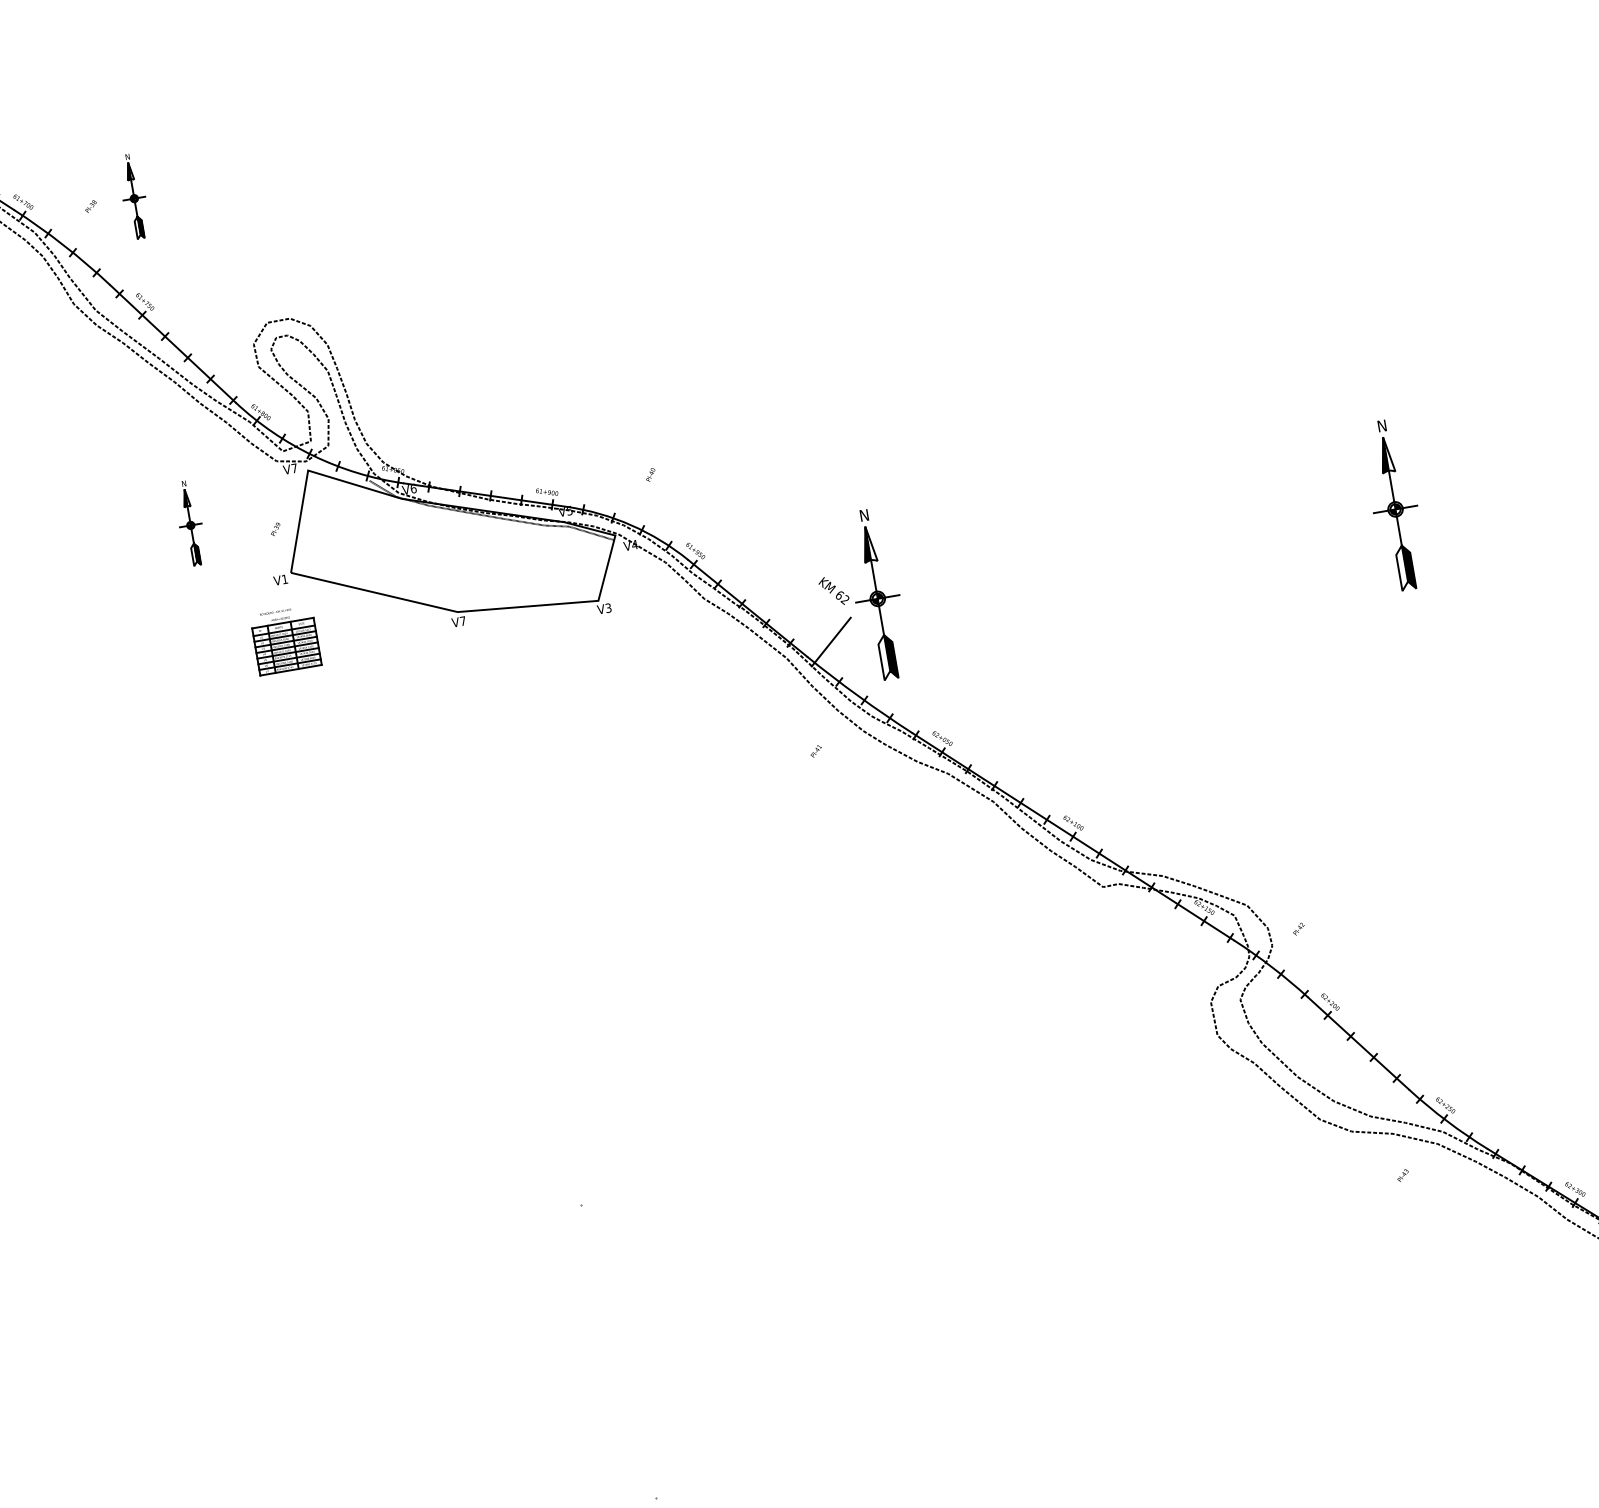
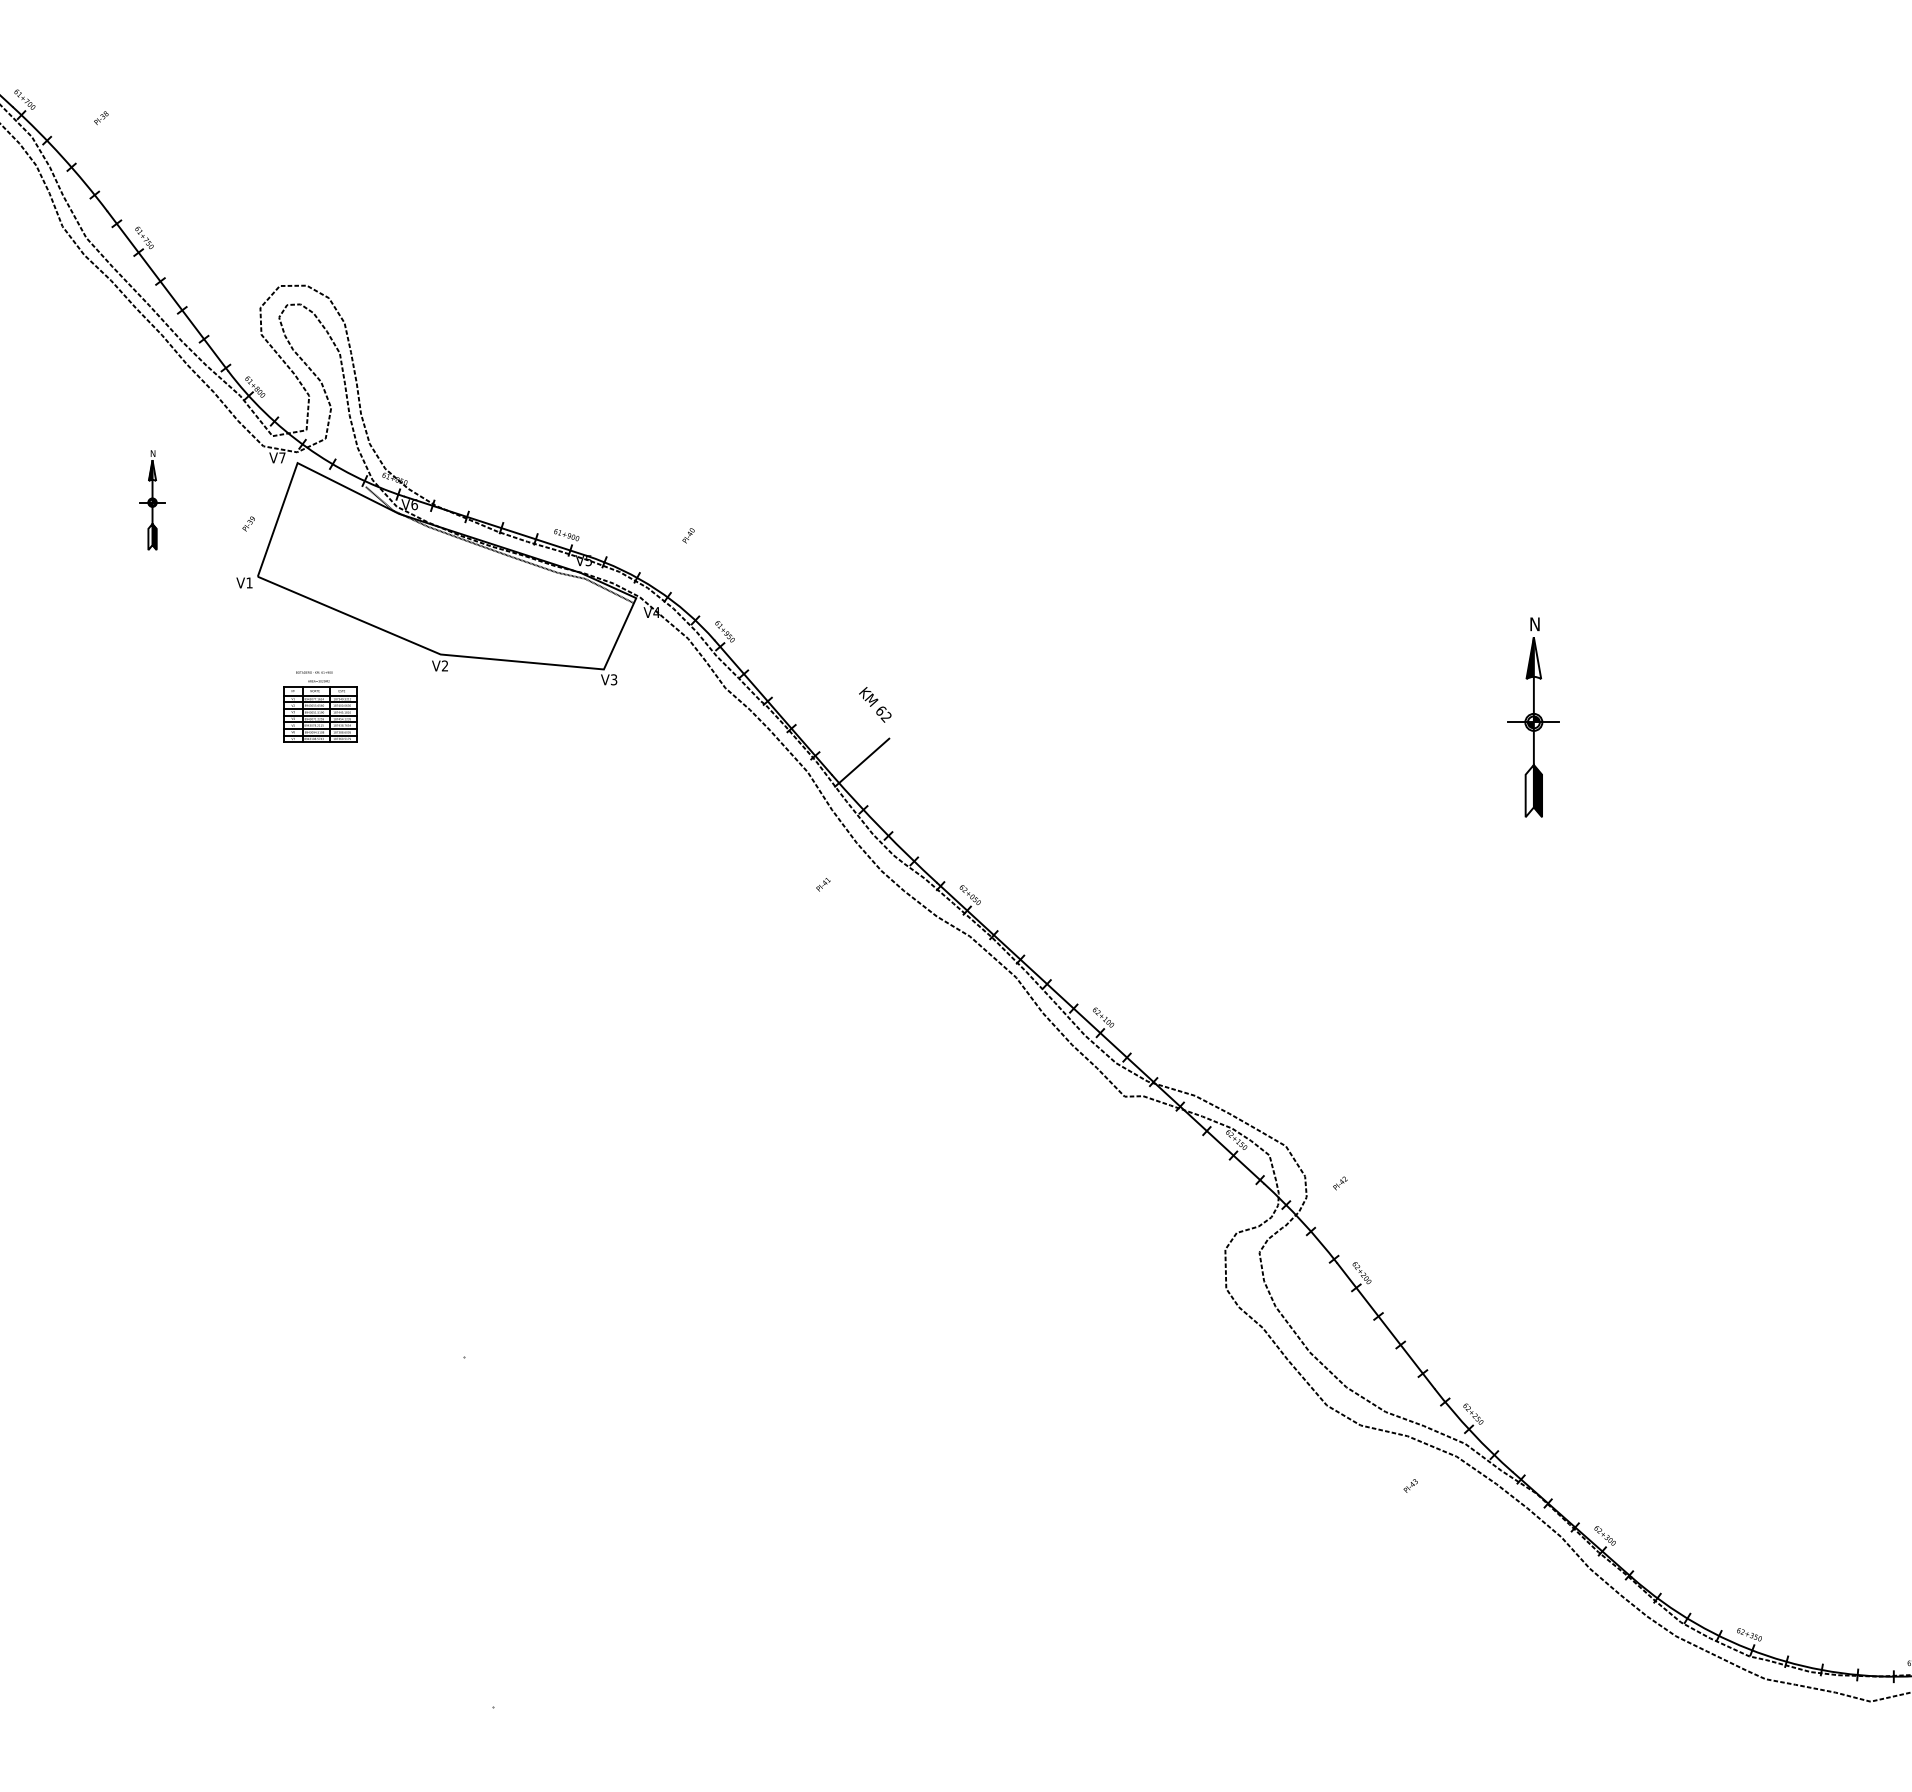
part: (134, 196) -> (152, 115), removed
part: (876, 594) -> (923, 717), removed
text: (462, 620) -> (444, 665), V7 -> V2
part: (285, 640) -> (320, 706), moved

